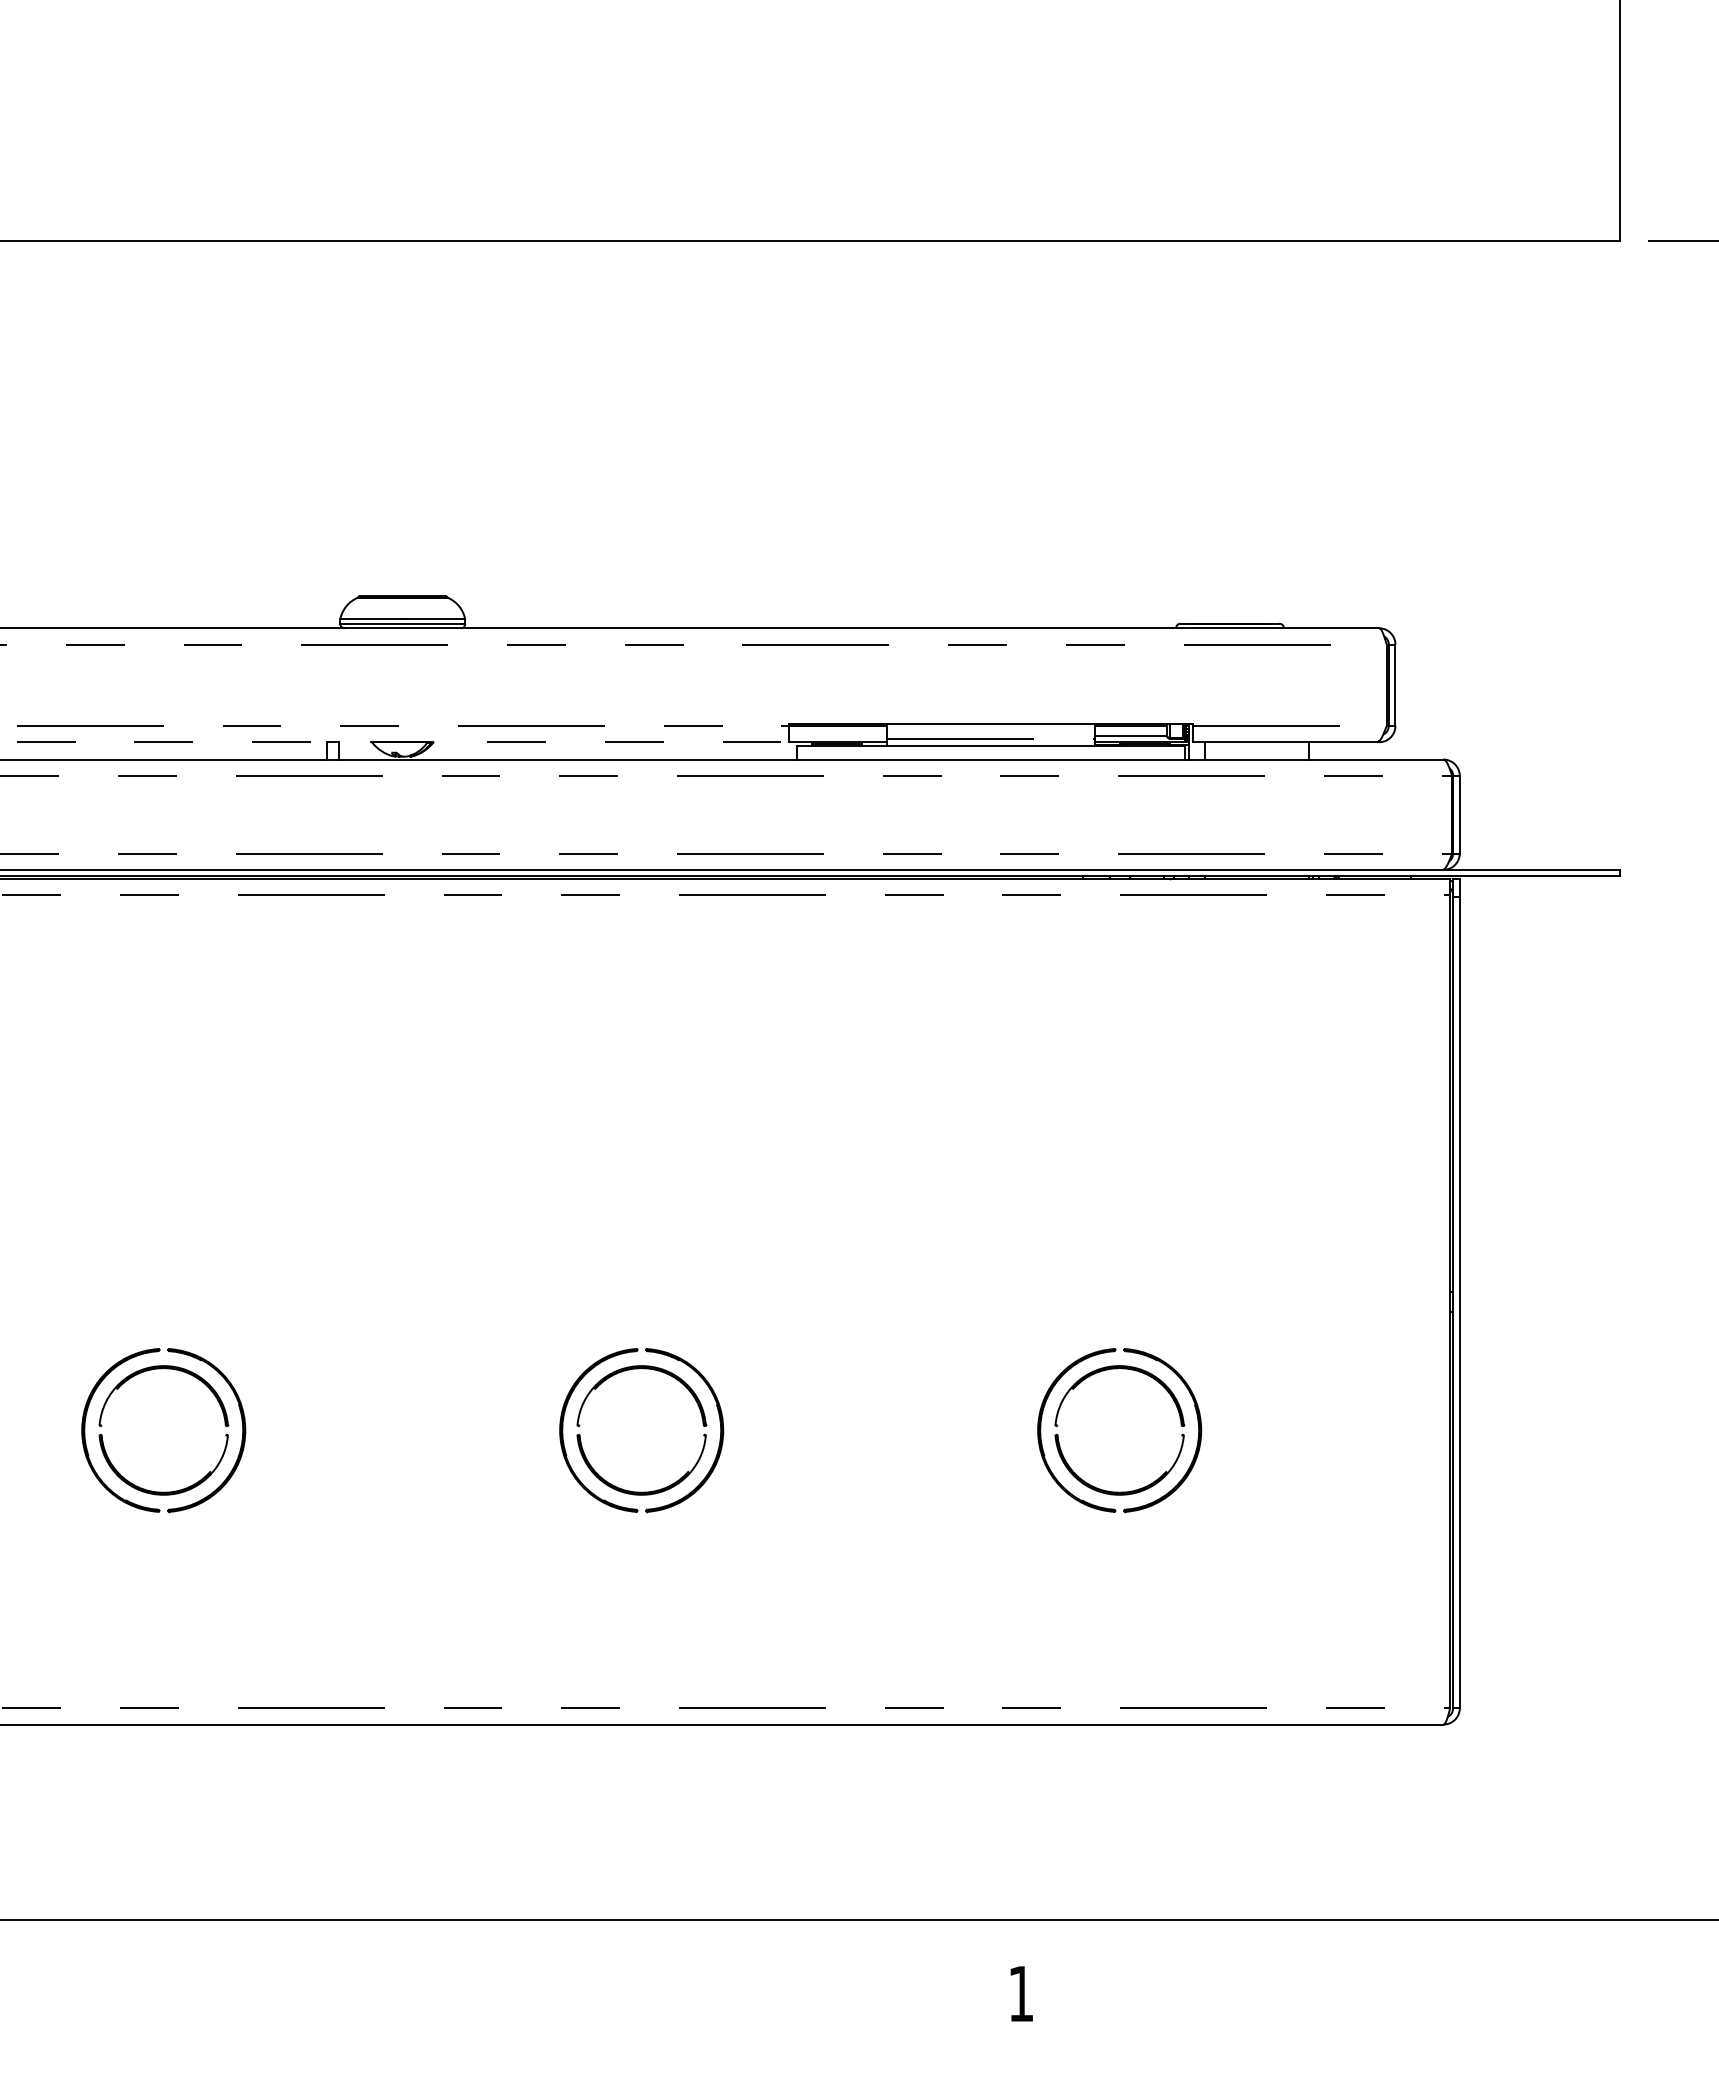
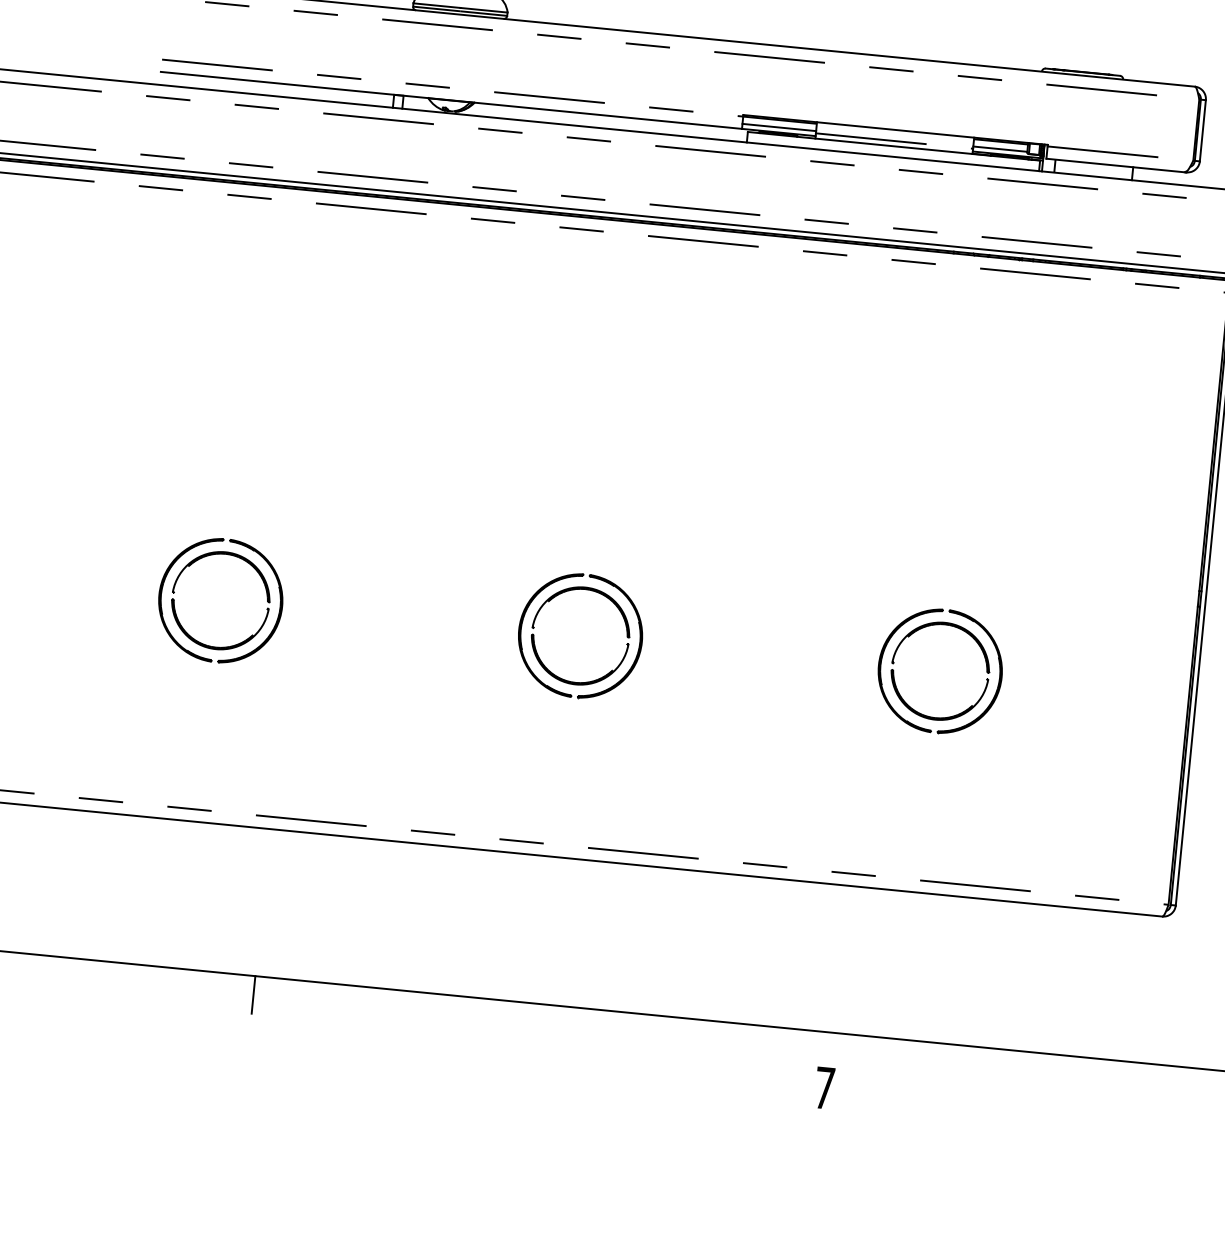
line: (837, 735) -> (779, 127), added
line: (403, 742) -> (452, 100), dashed -> solid
line: (257, 1944) -> (253, 994), added
text: (1021, 1993) -> (824, 1087), 1 -> 7

